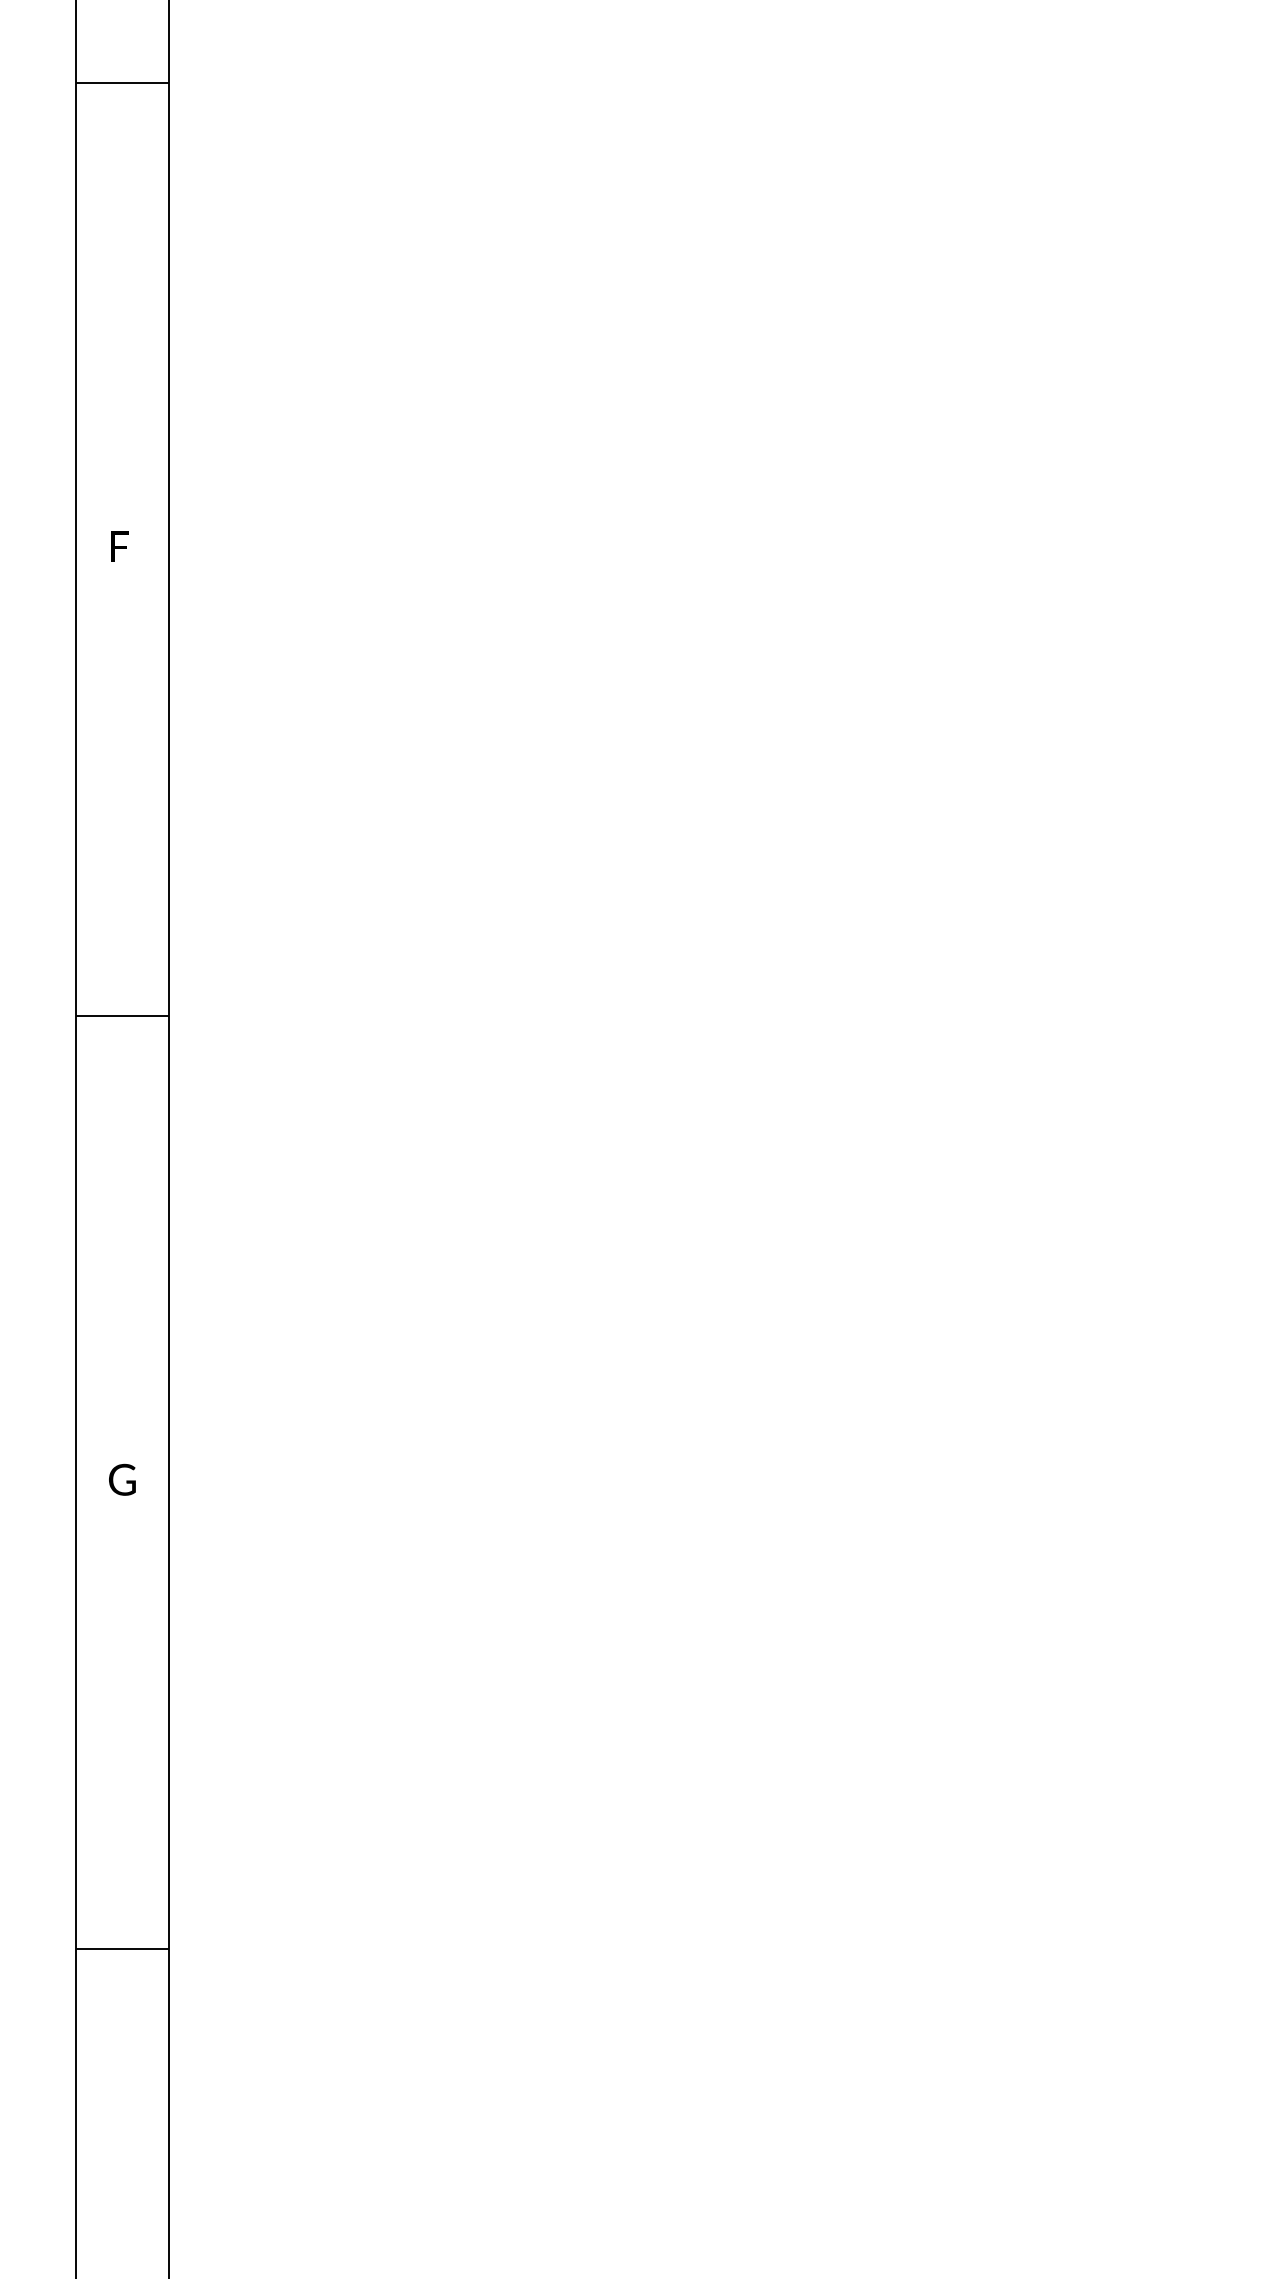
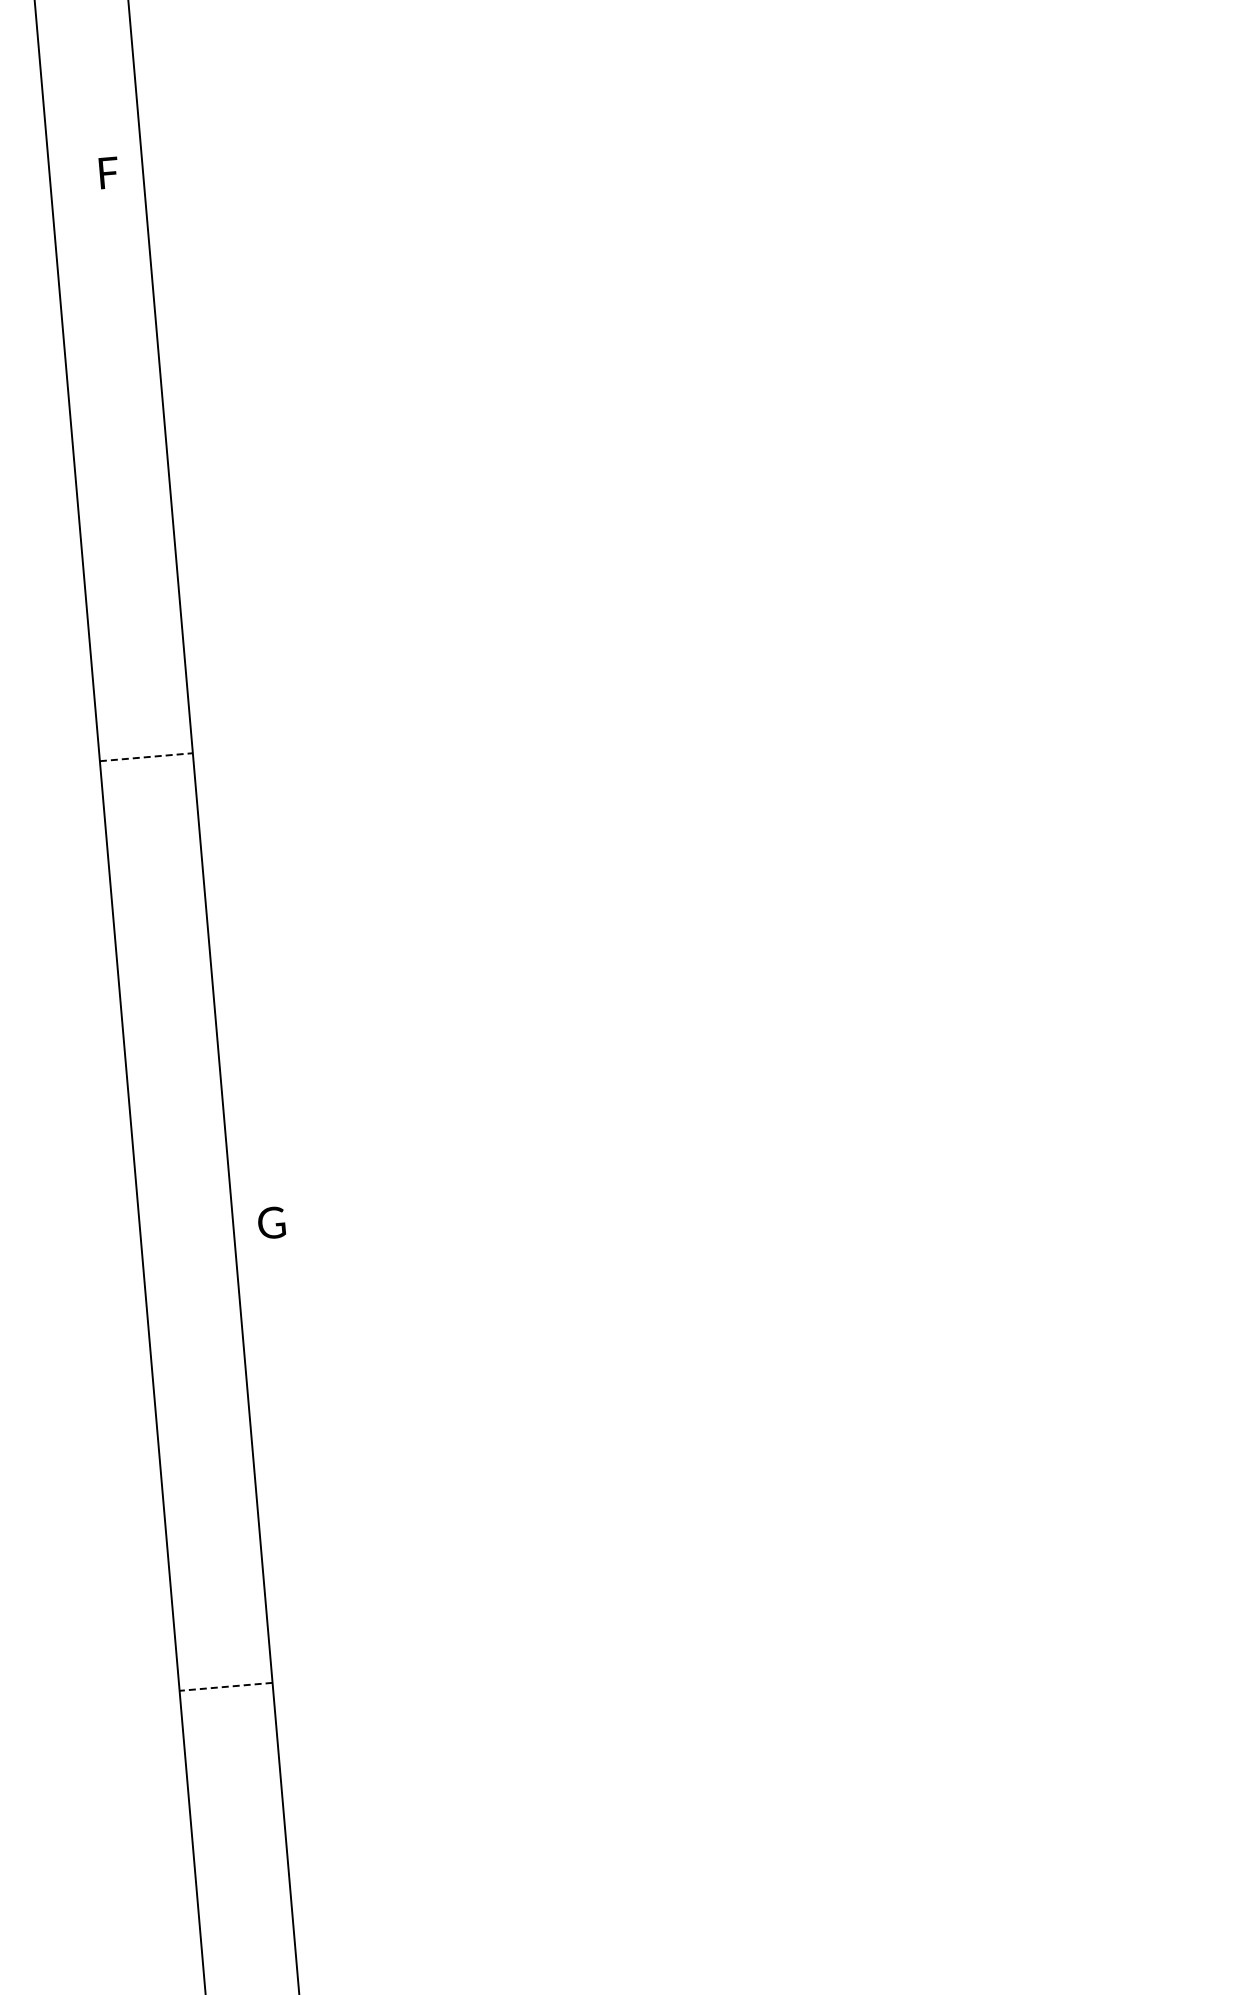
text: (119, 546) -> (108, 172), moved
line: (122, 1016) -> (146, 757), solid -> dashed
text: (122, 1479) -> (271, 1222), moved
line: (122, 1949) -> (226, 1687), solid -> dashed

